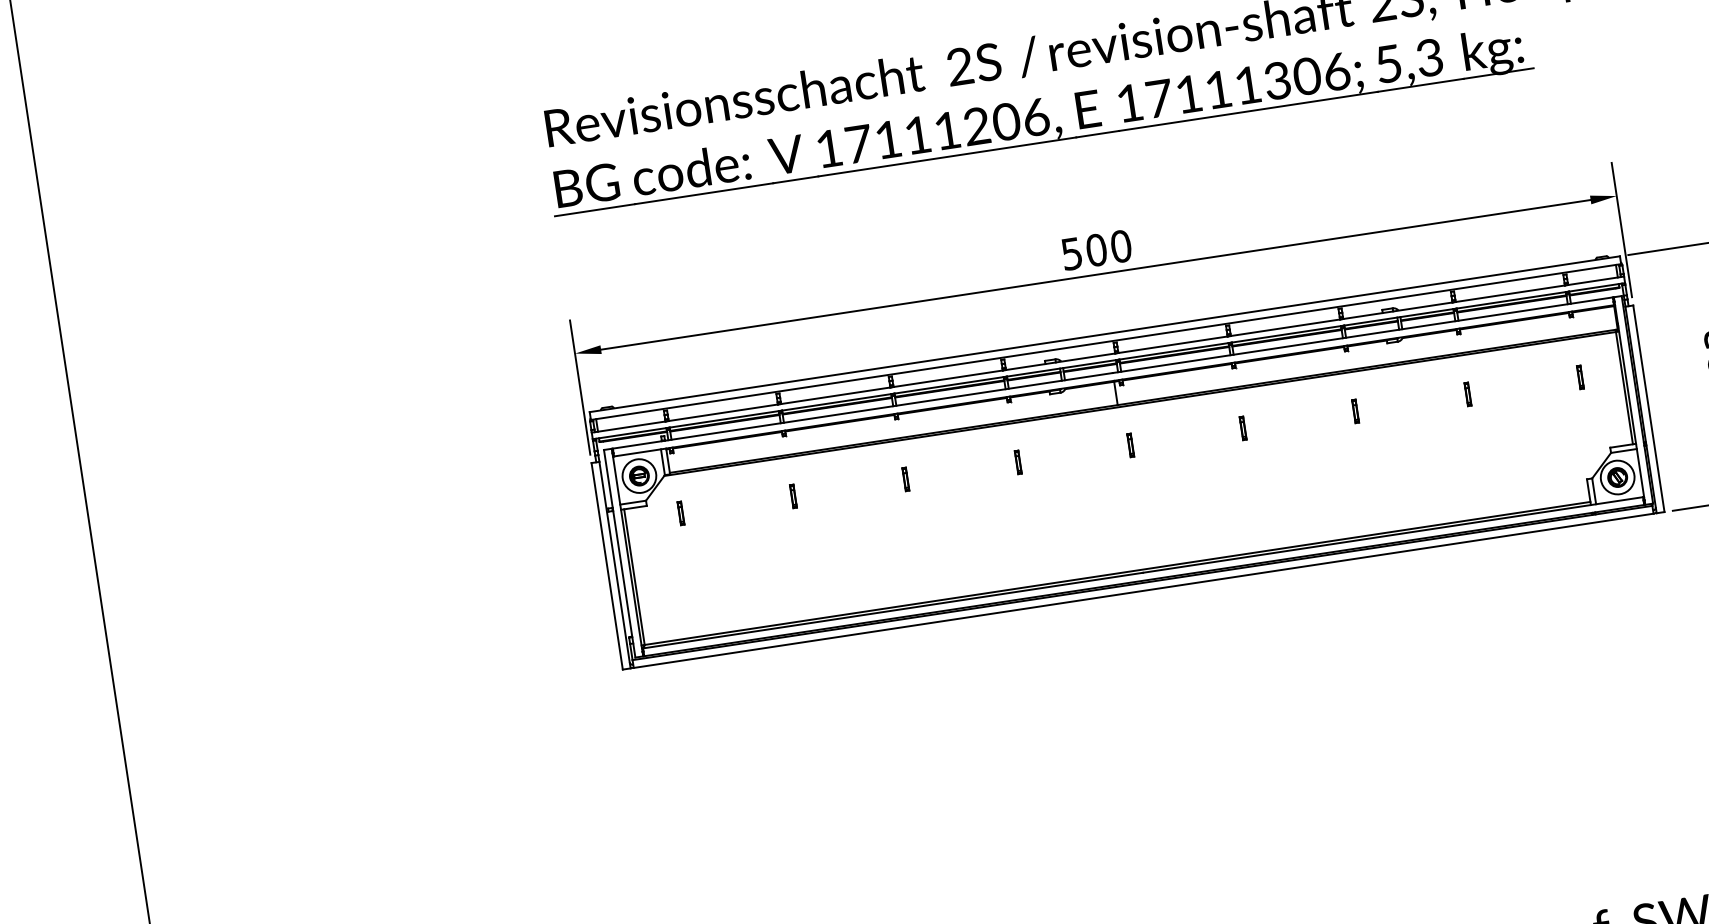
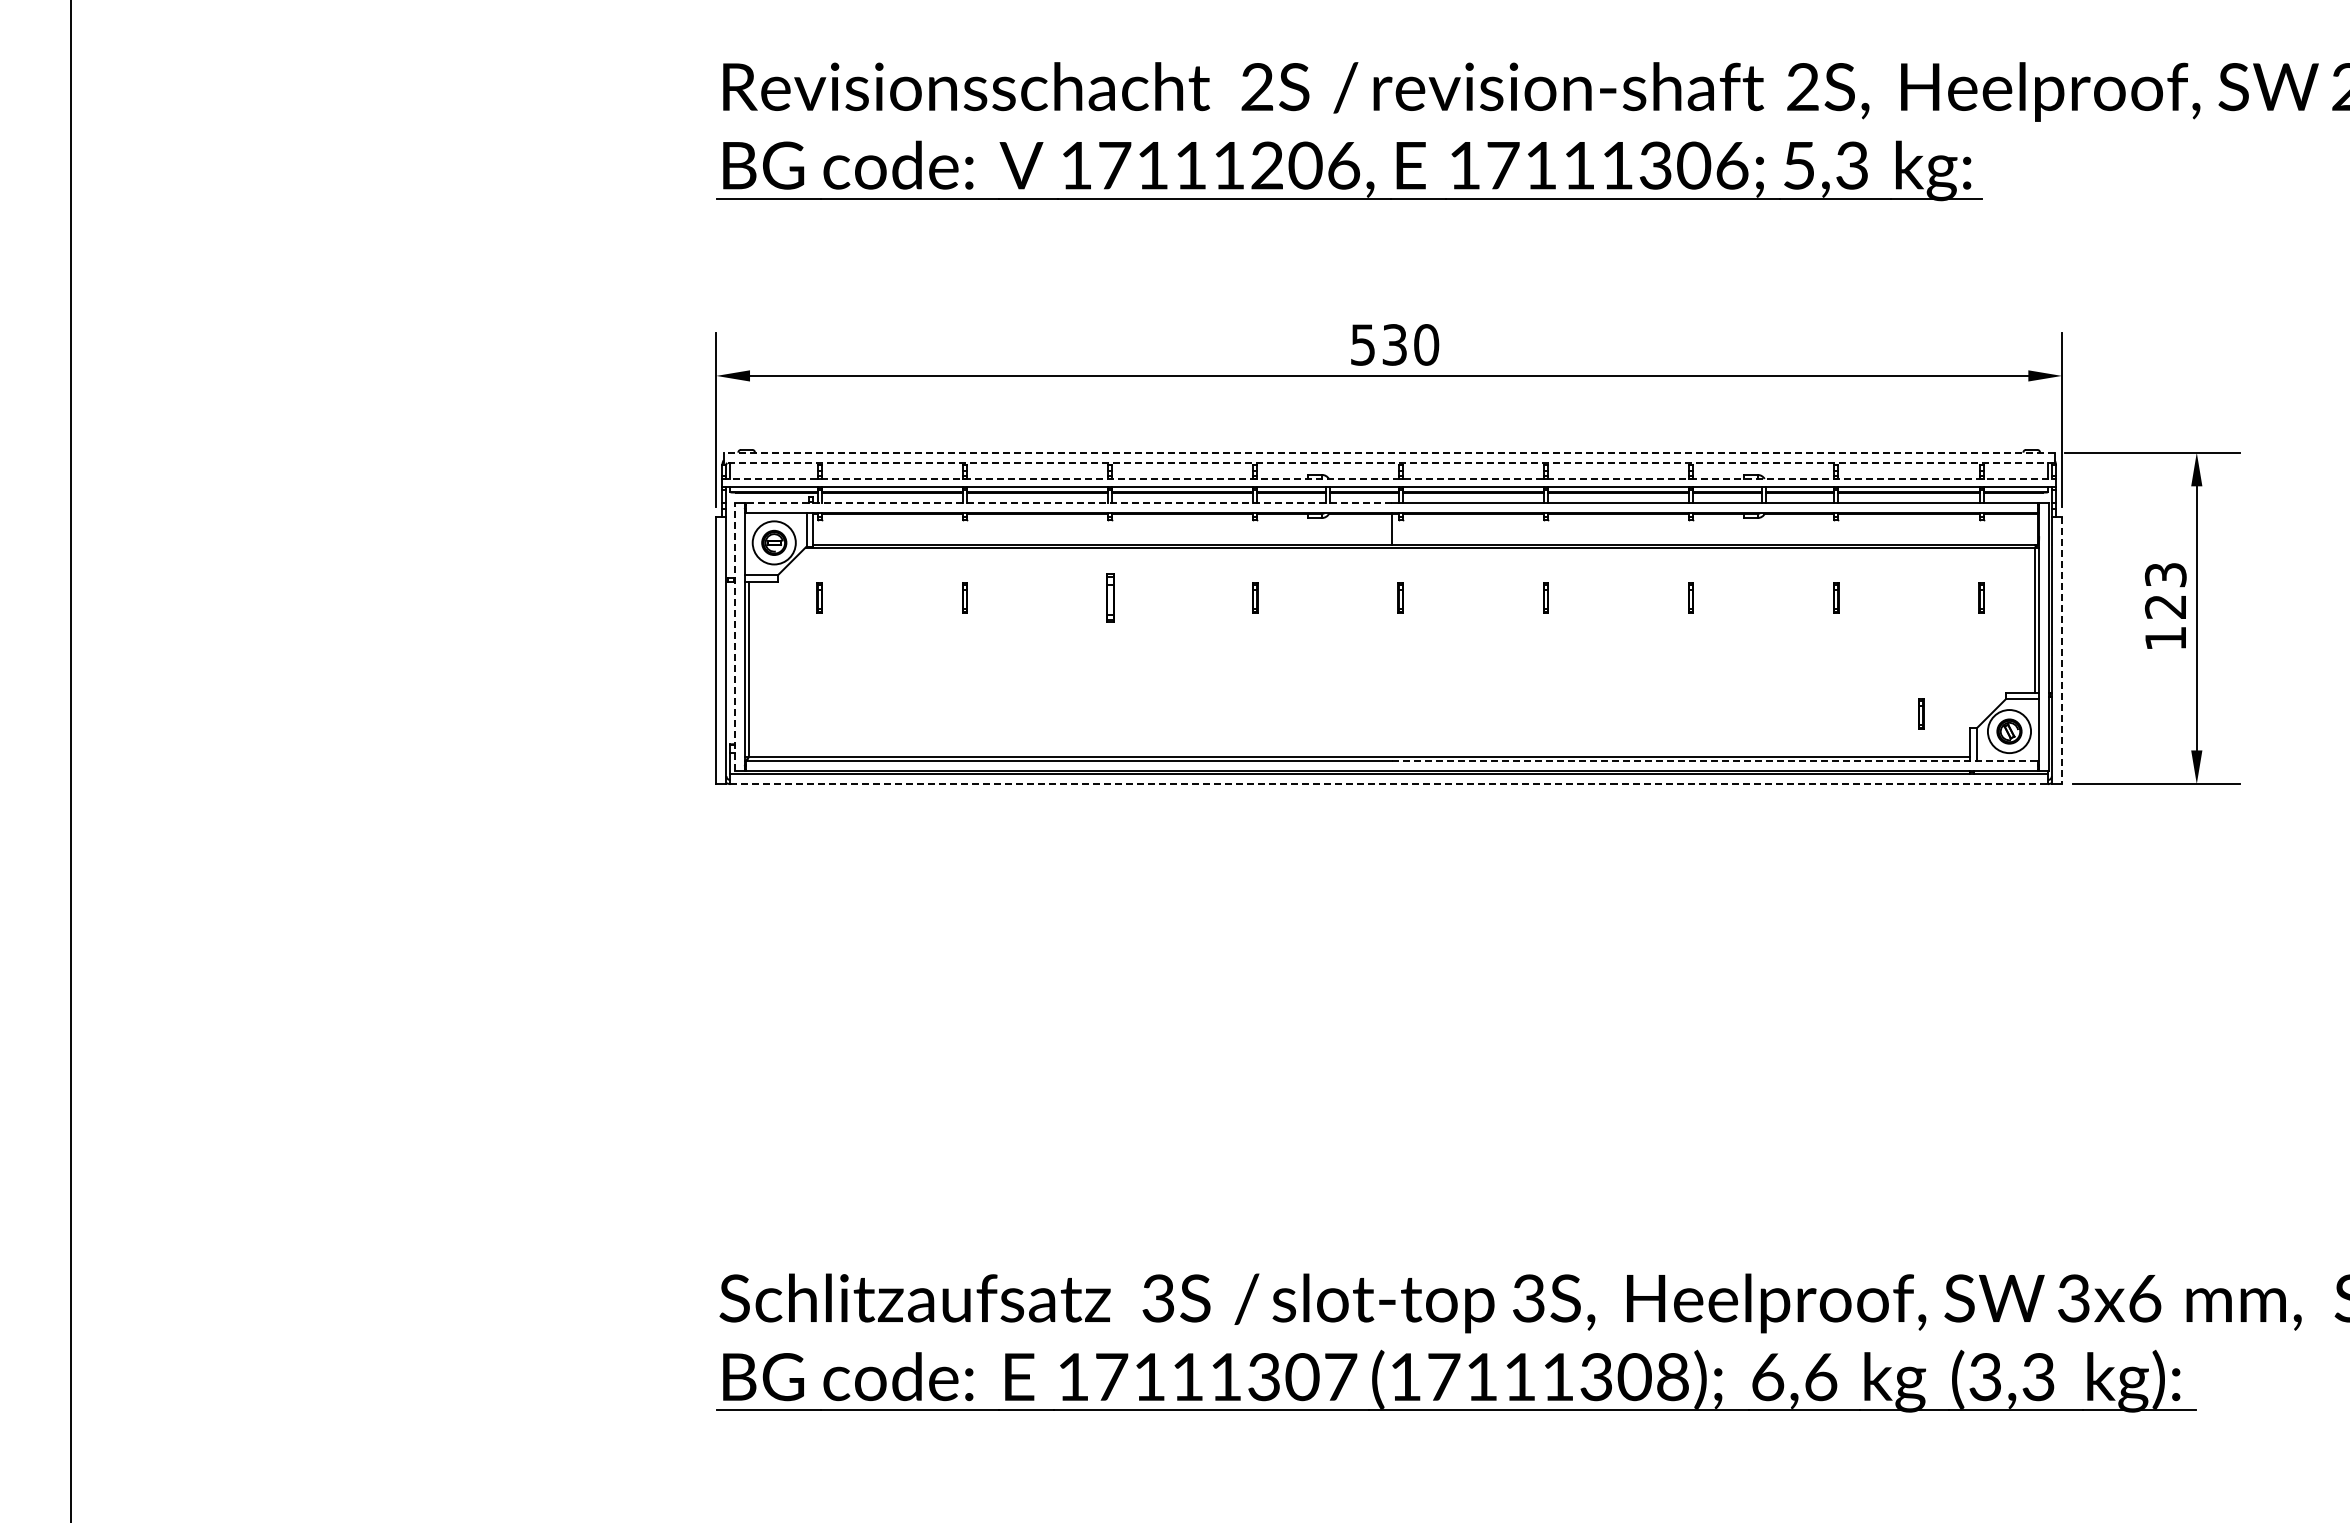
text: (1096, 249) -> (1394, 344), 500 -> 530
line: (1104, 334) -> (1388, 452), solid -> dashed
line: (1105, 341) -> (1388, 462), solid -> dashed
line: (1108, 354) -> (1389, 478), solid -> dashed
line: (1649, 409) -> (2062, 651), solid -> dashed
line: (862, 411) -> (1068, 503), solid -> dashed
part: (1547, 473) -> (1921, 713), added
part: (905, 479) -> (1109, 597), size x1.6
line: (1392, 535) -> (1714, 761), solid -> dashed
line: (619, 553) -> (734, 636), solid -> dashed
line: (1143, 591) -> (1389, 784), solid -> dashed

